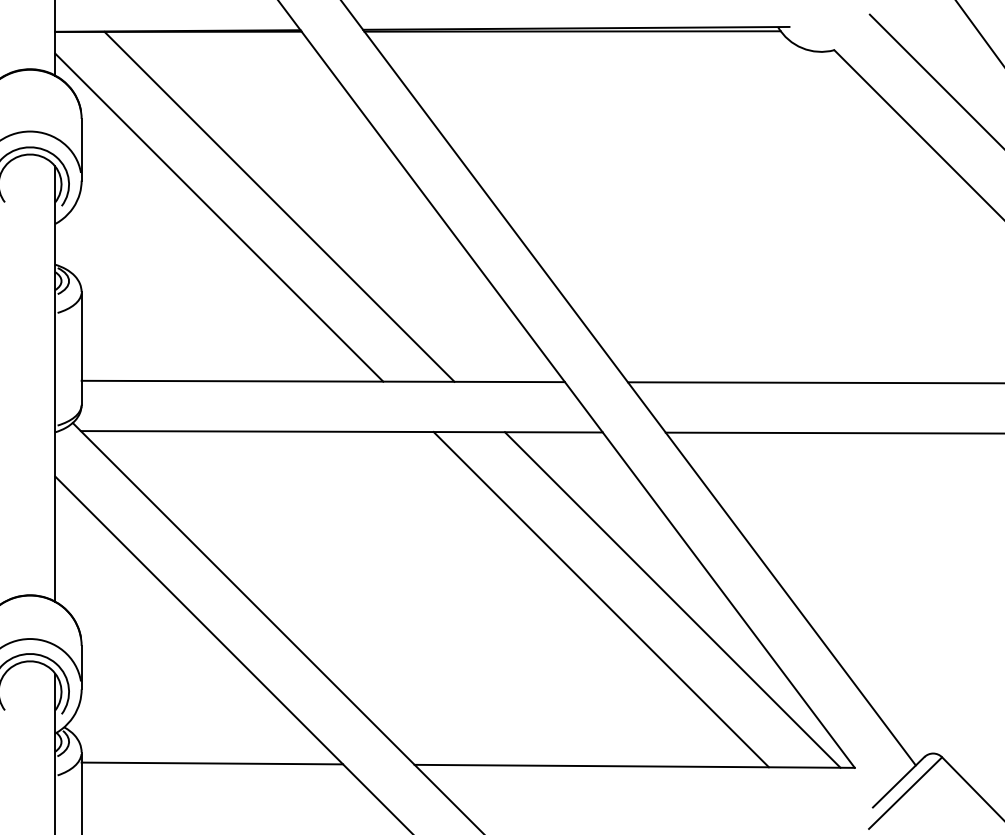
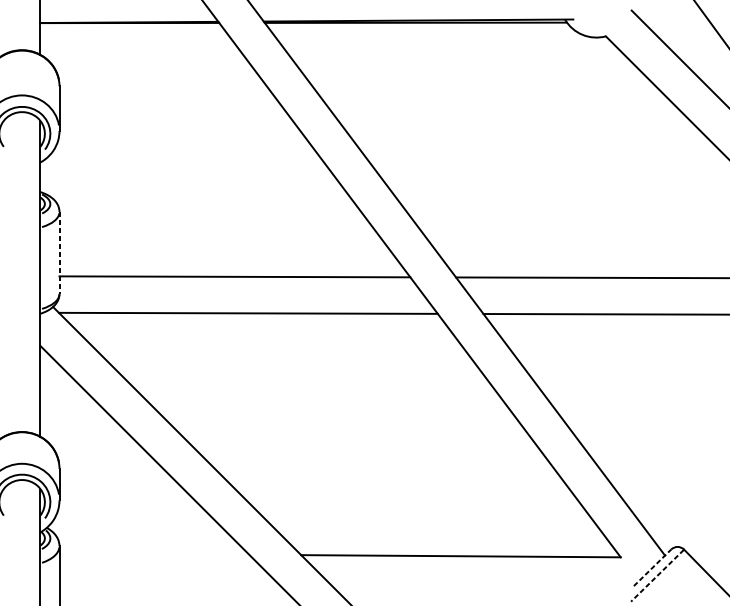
line: (279, 206) -> (203, 149), removed
line: (219, 217) -> (159, 157), removed
line: (81, 349) -> (59, 253), solid -> dashed
line: (600, 599) -> (436, 435), removed
line: (672, 599) -> (488, 435), removed
line: (212, 763) -> (154, 554), removed
line: (898, 782) -> (652, 567), solid -> dashed
line: (905, 793) -> (657, 575), solid -> dashed

